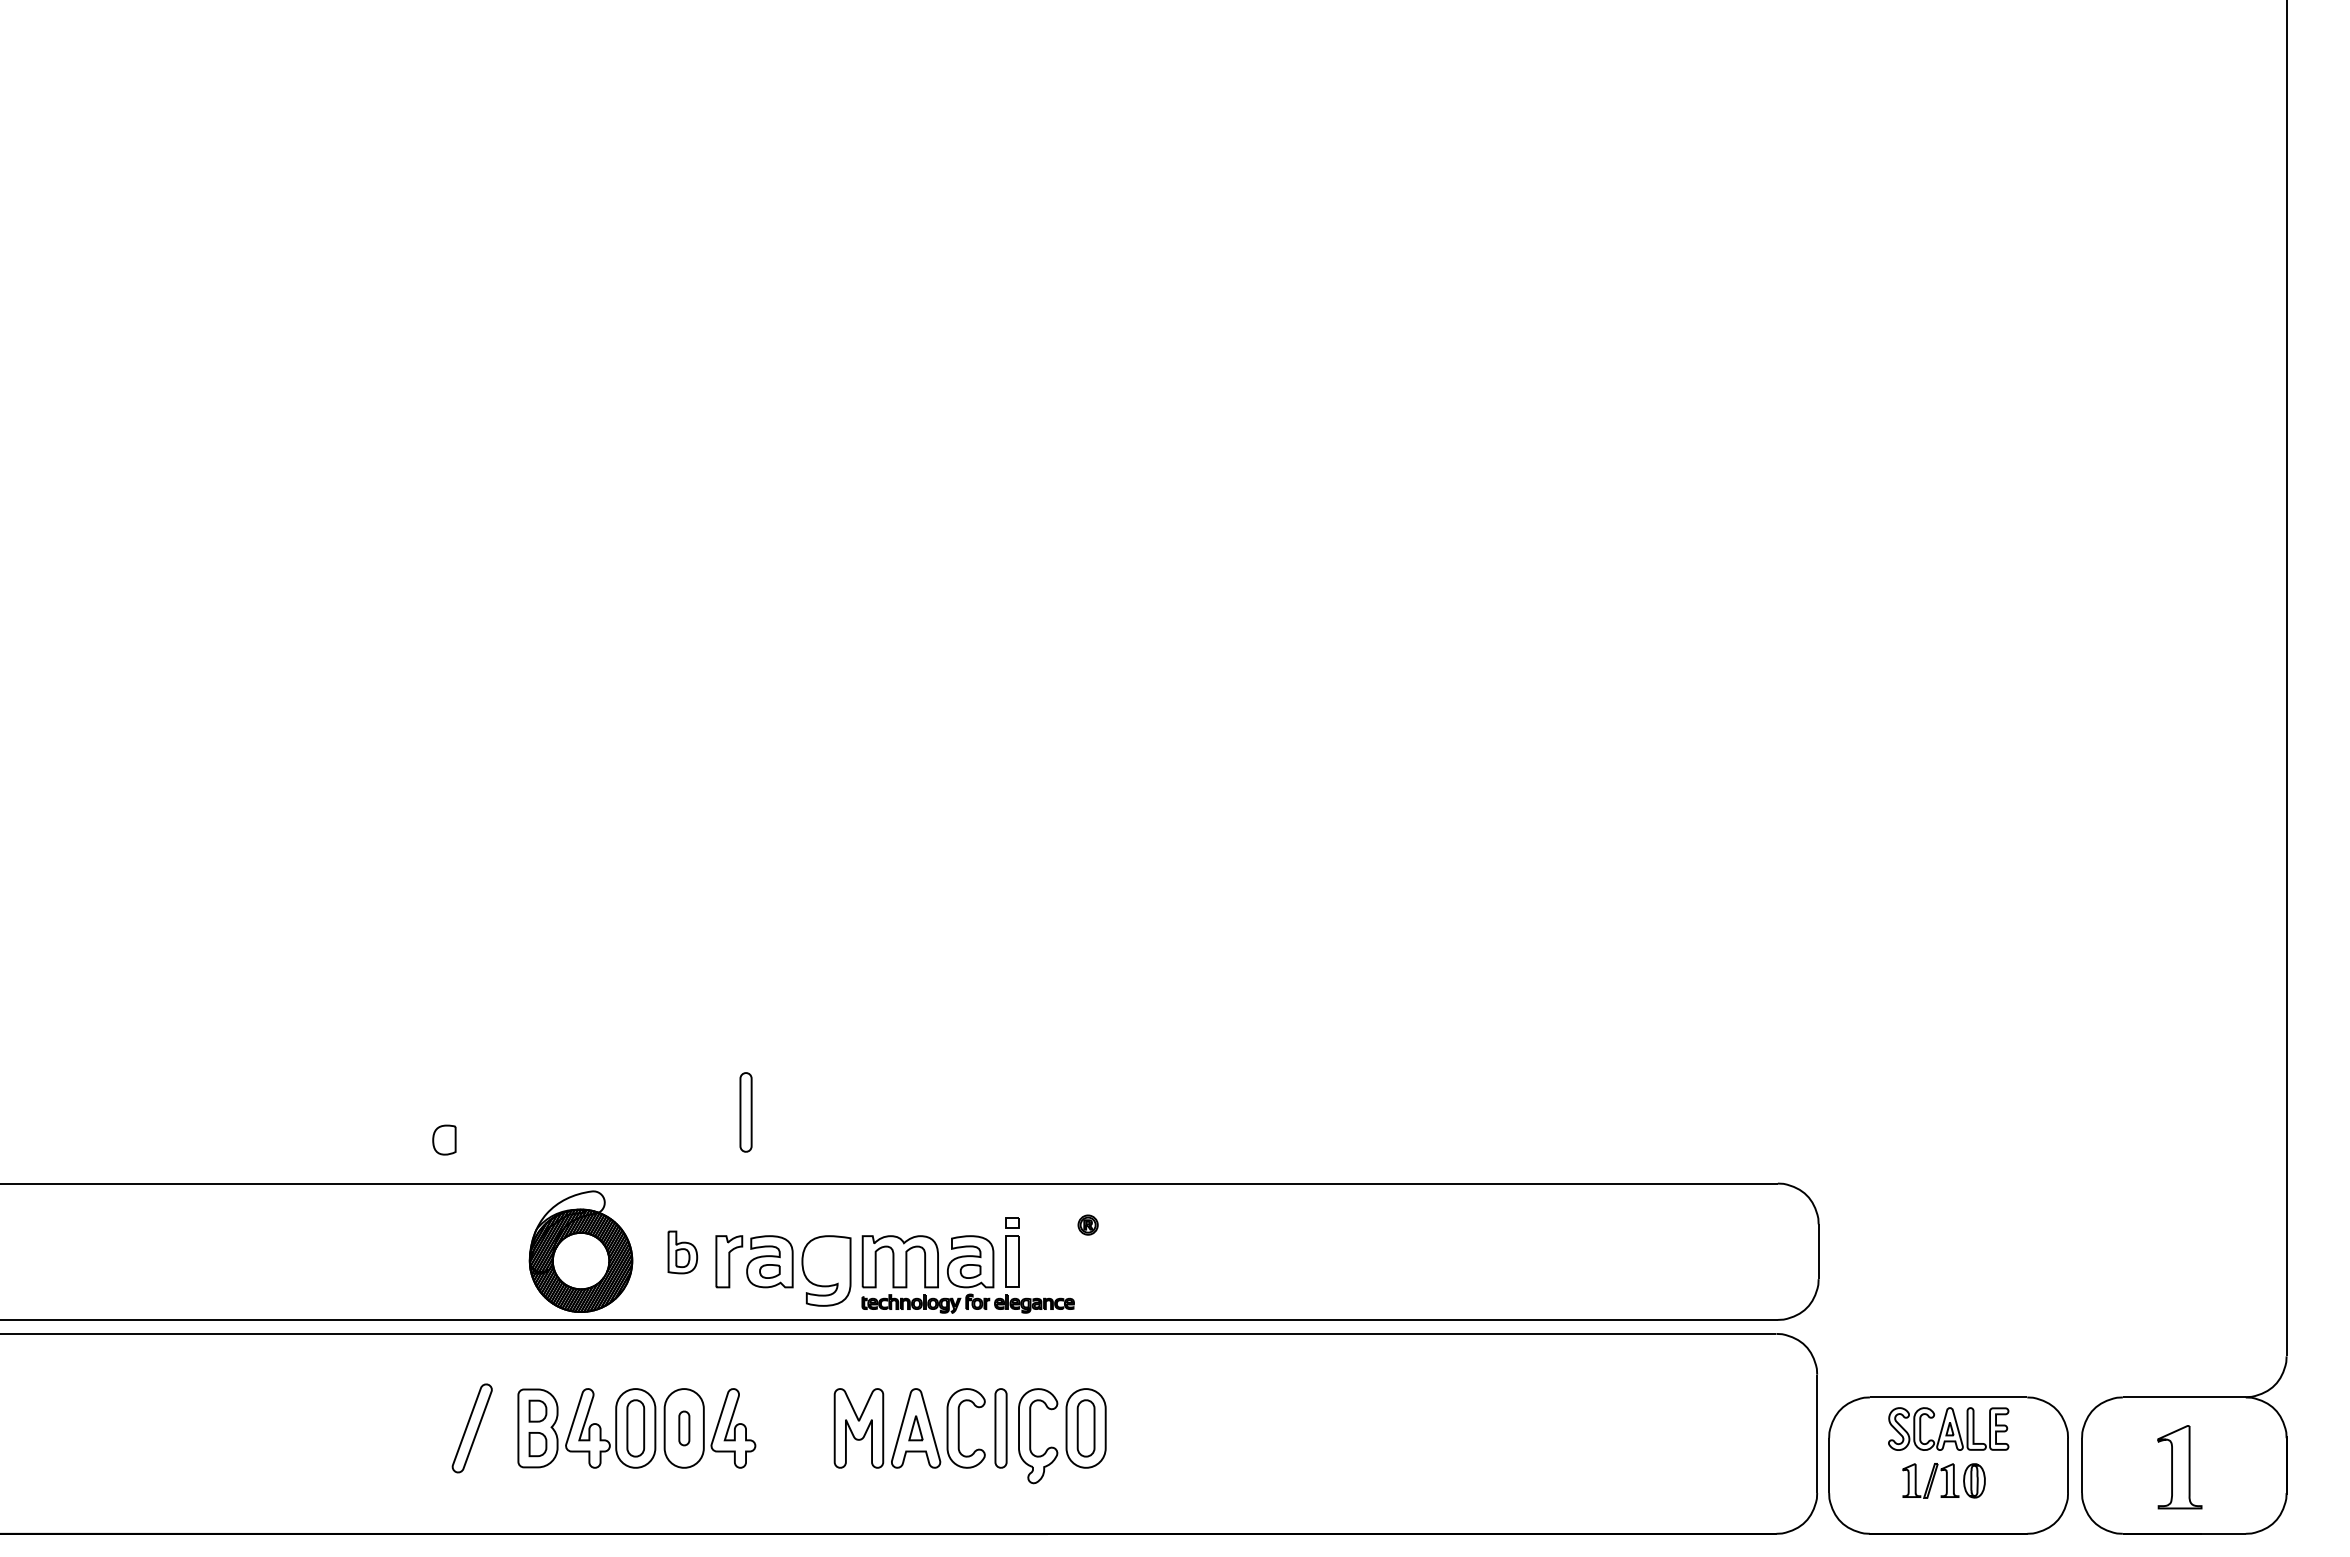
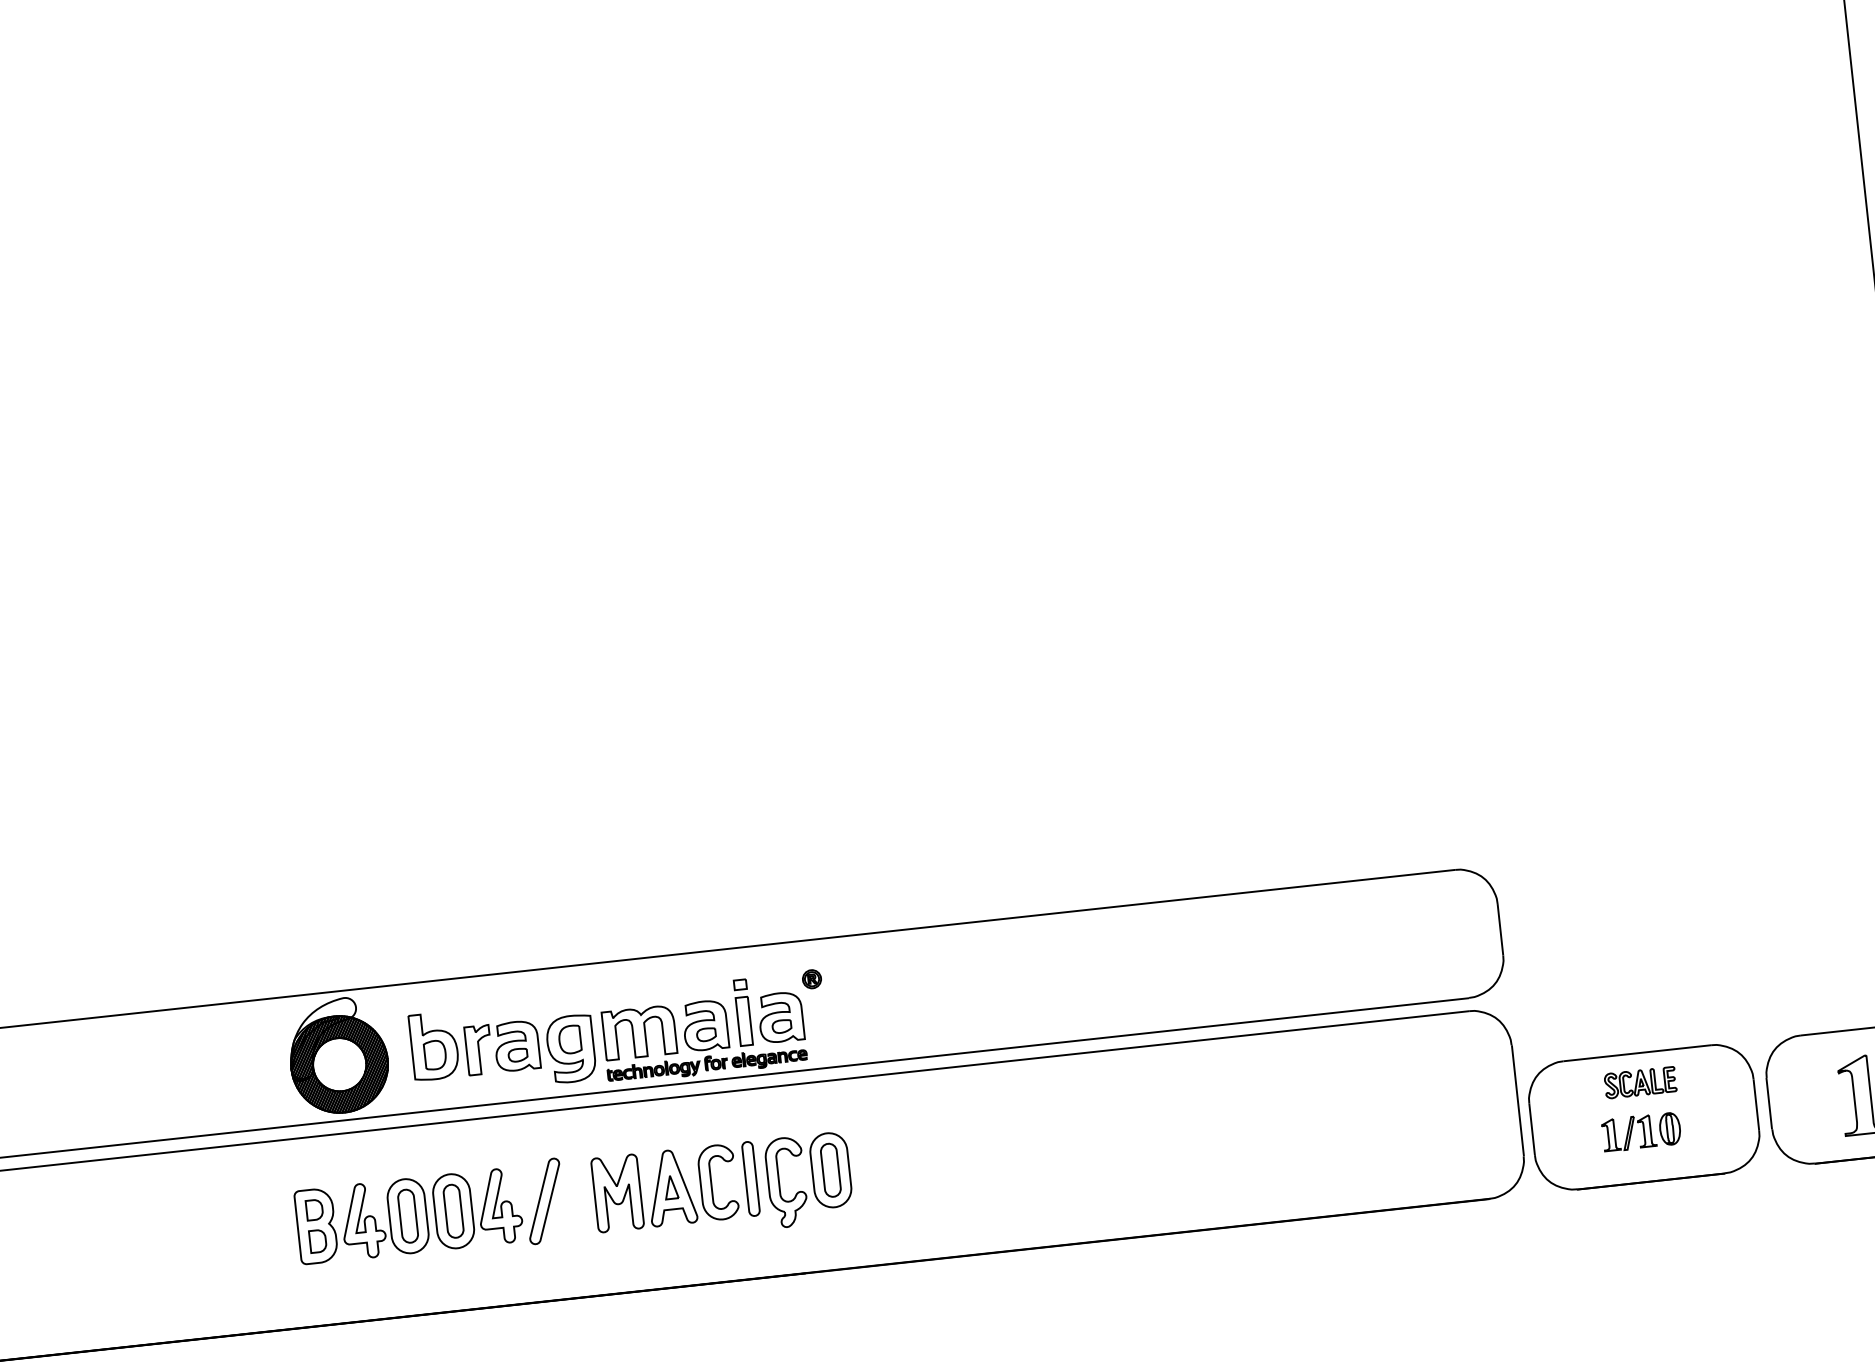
part: (745, 1112) -> (478, 908), removed
part: (444, 1139) -> (570, 1039), moved
part: (682, 1252) -> (434, 1046), size x1.67
part: (1050, 1261) -> (780, 1017), added
part: (471, 1428) -> (543, 1201), moved
part: (684, 1428) -> (453, 1211), size x1.67
part: (1948, 1428) -> (1640, 1082), size x0.62

